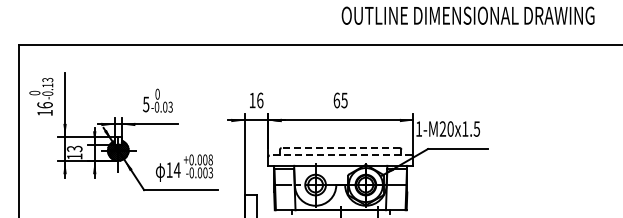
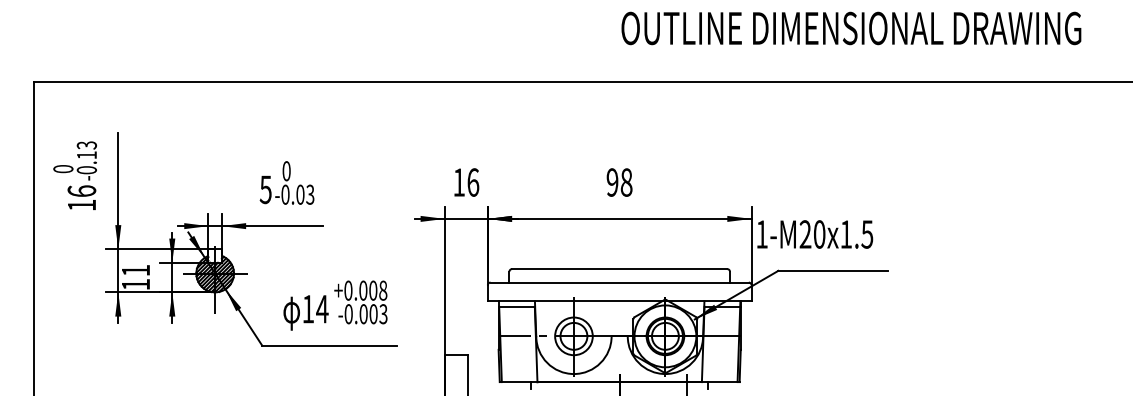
text: (340, 100) -> (619, 182), 65 -> 98
text: (74, 148) -> (135, 269), 13 -> 11
line: (340, 148) -> (619, 269), dashed -> solid
line: (340, 155) -> (619, 282), dashed -> solid

